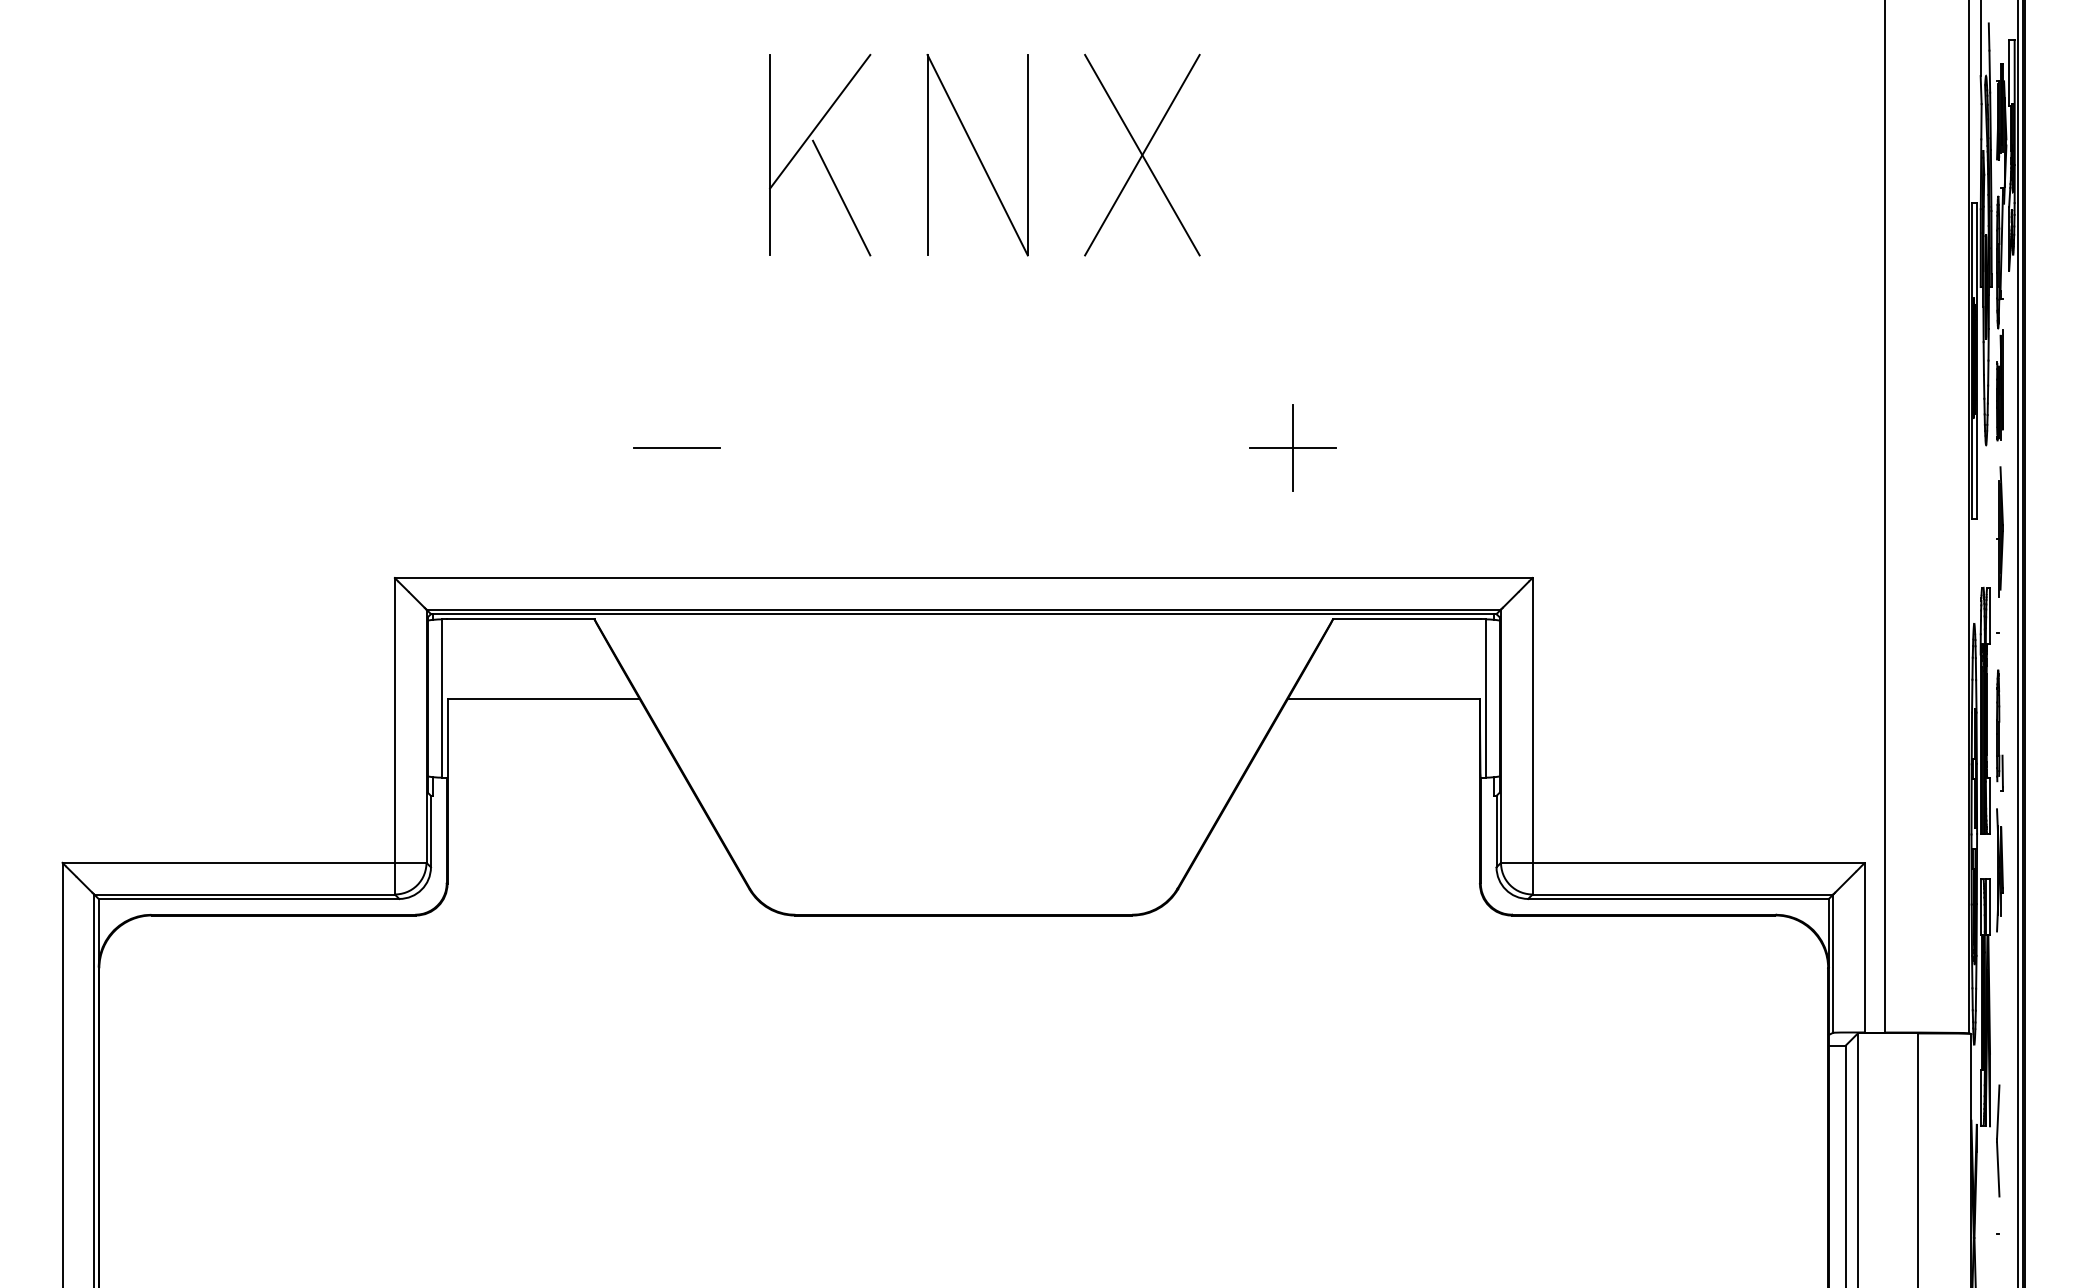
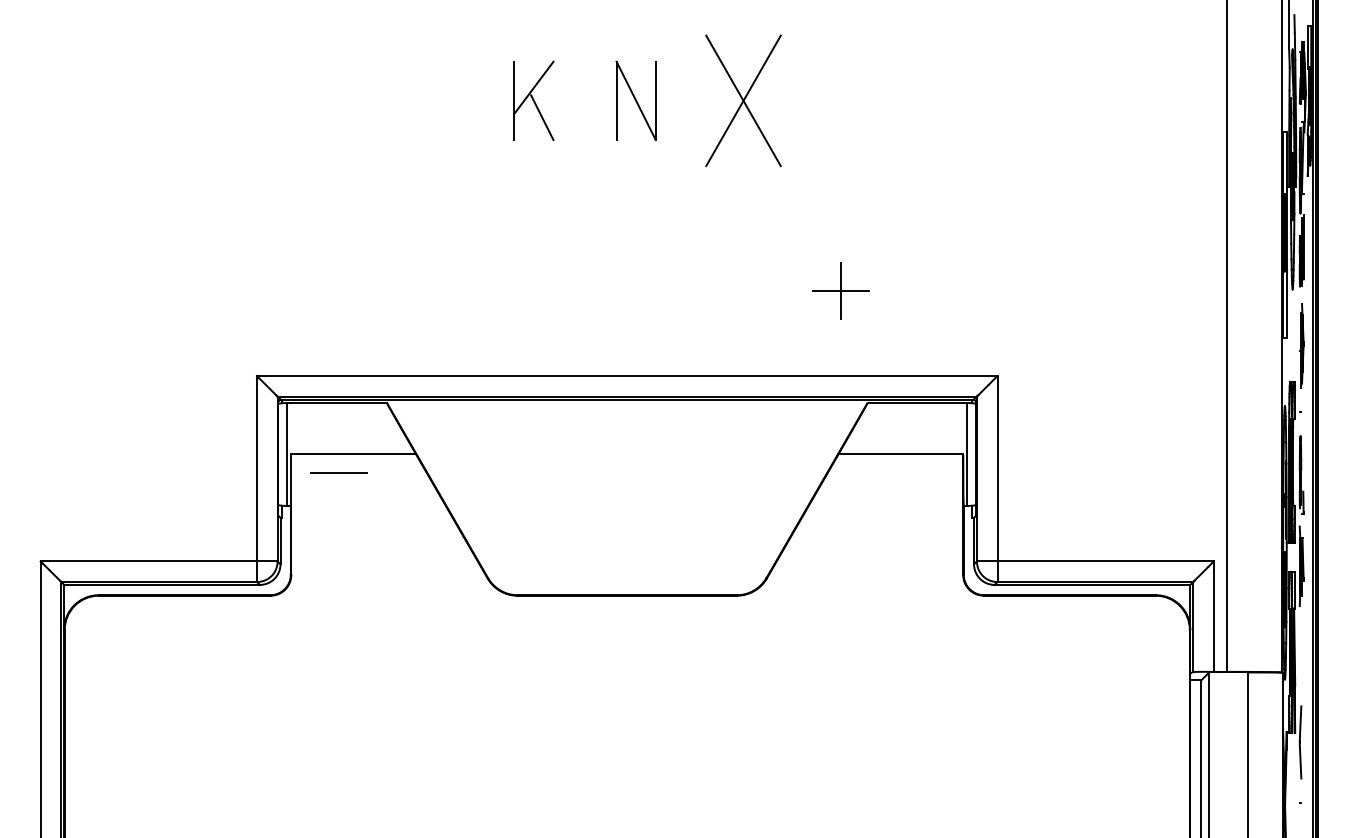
part: (819, 154) -> (533, 100), size x0.6
part: (976, 154) -> (635, 100), size x0.6
line: (676, 446) -> (338, 472), moved

